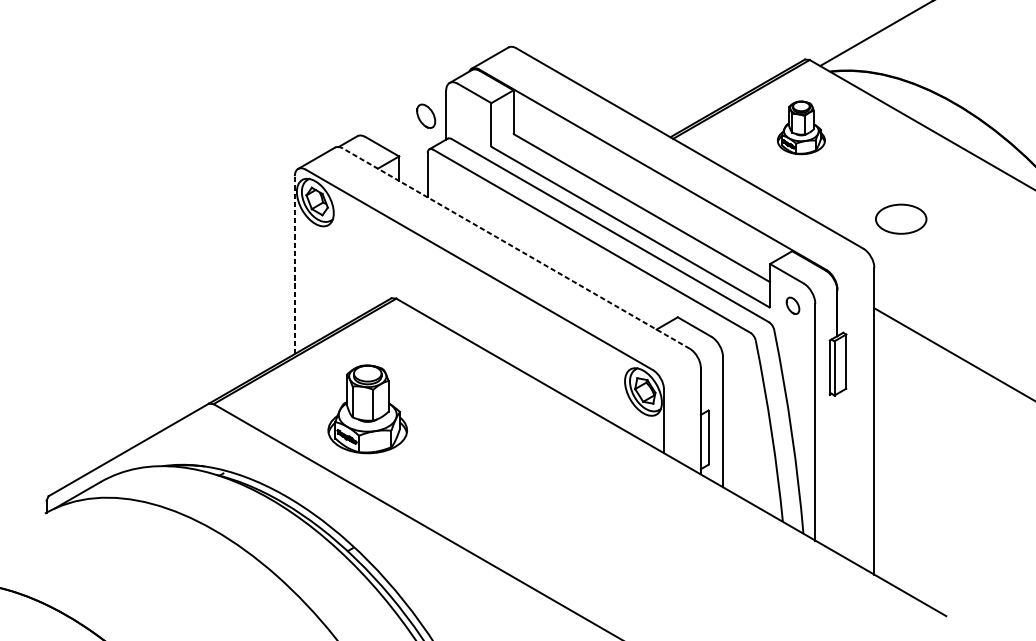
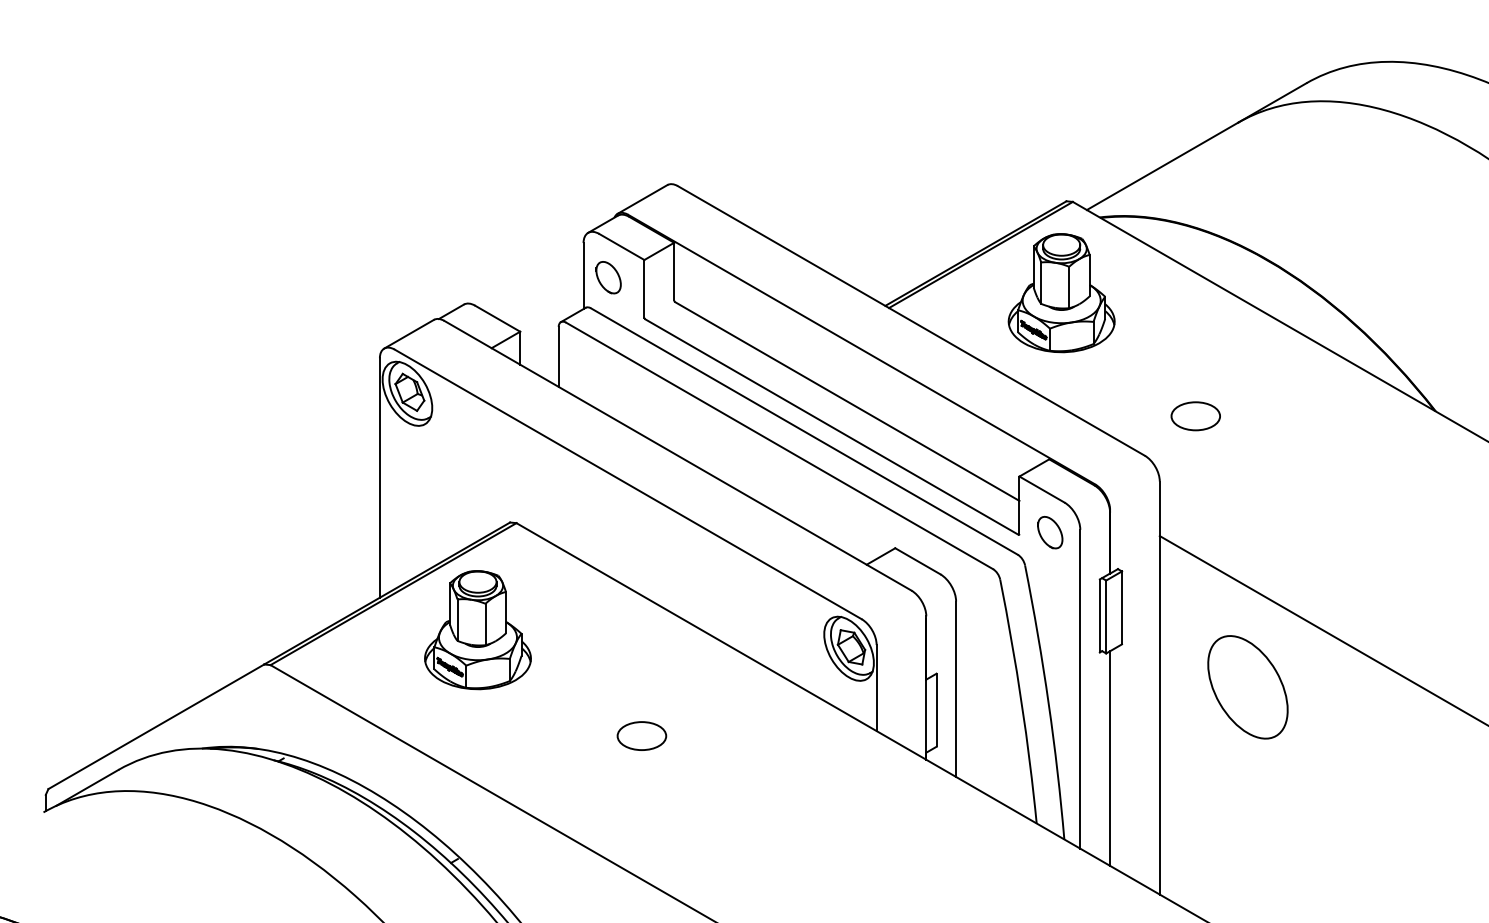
part: (426, 116) -> (608, 277), moved
part: (801, 128) -> (1061, 293), size x1.67
part: (900, 219) -> (1195, 416), size x0.71
line: (516, 248) -> (677, 455), dashed -> solid
line: (294, 264) -> (379, 477), dashed -> solid
part: (793, 305) -> (1050, 532), size x1.43
part: (367, 409) -> (477, 630), moved
part: (939, 420) -> (1247, 687), added
part: (489, 456) -> (641, 735), added
line: (837, 473) -> (1110, 758), added

